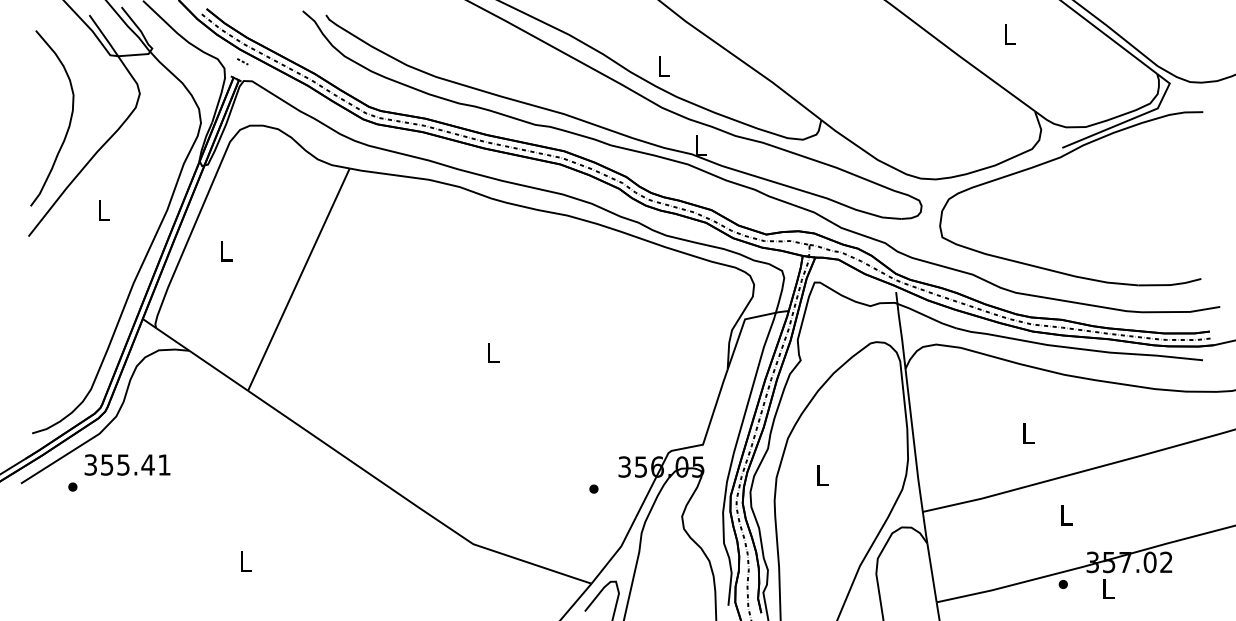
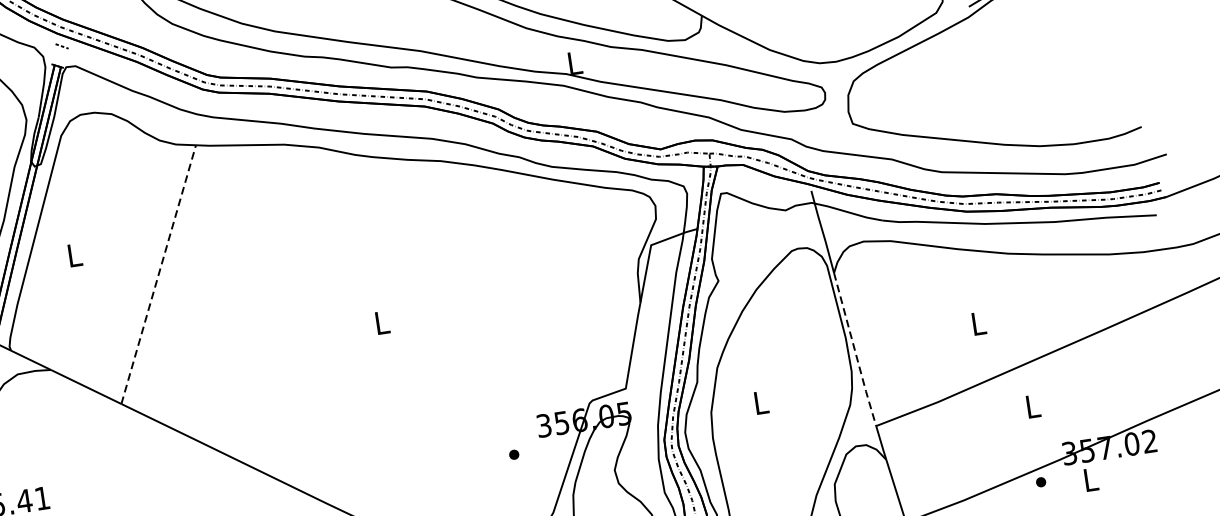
line: (299, 279) -> (159, 274), solid -> dashed
line: (913, 440) -> (854, 349), solid -> dashed

